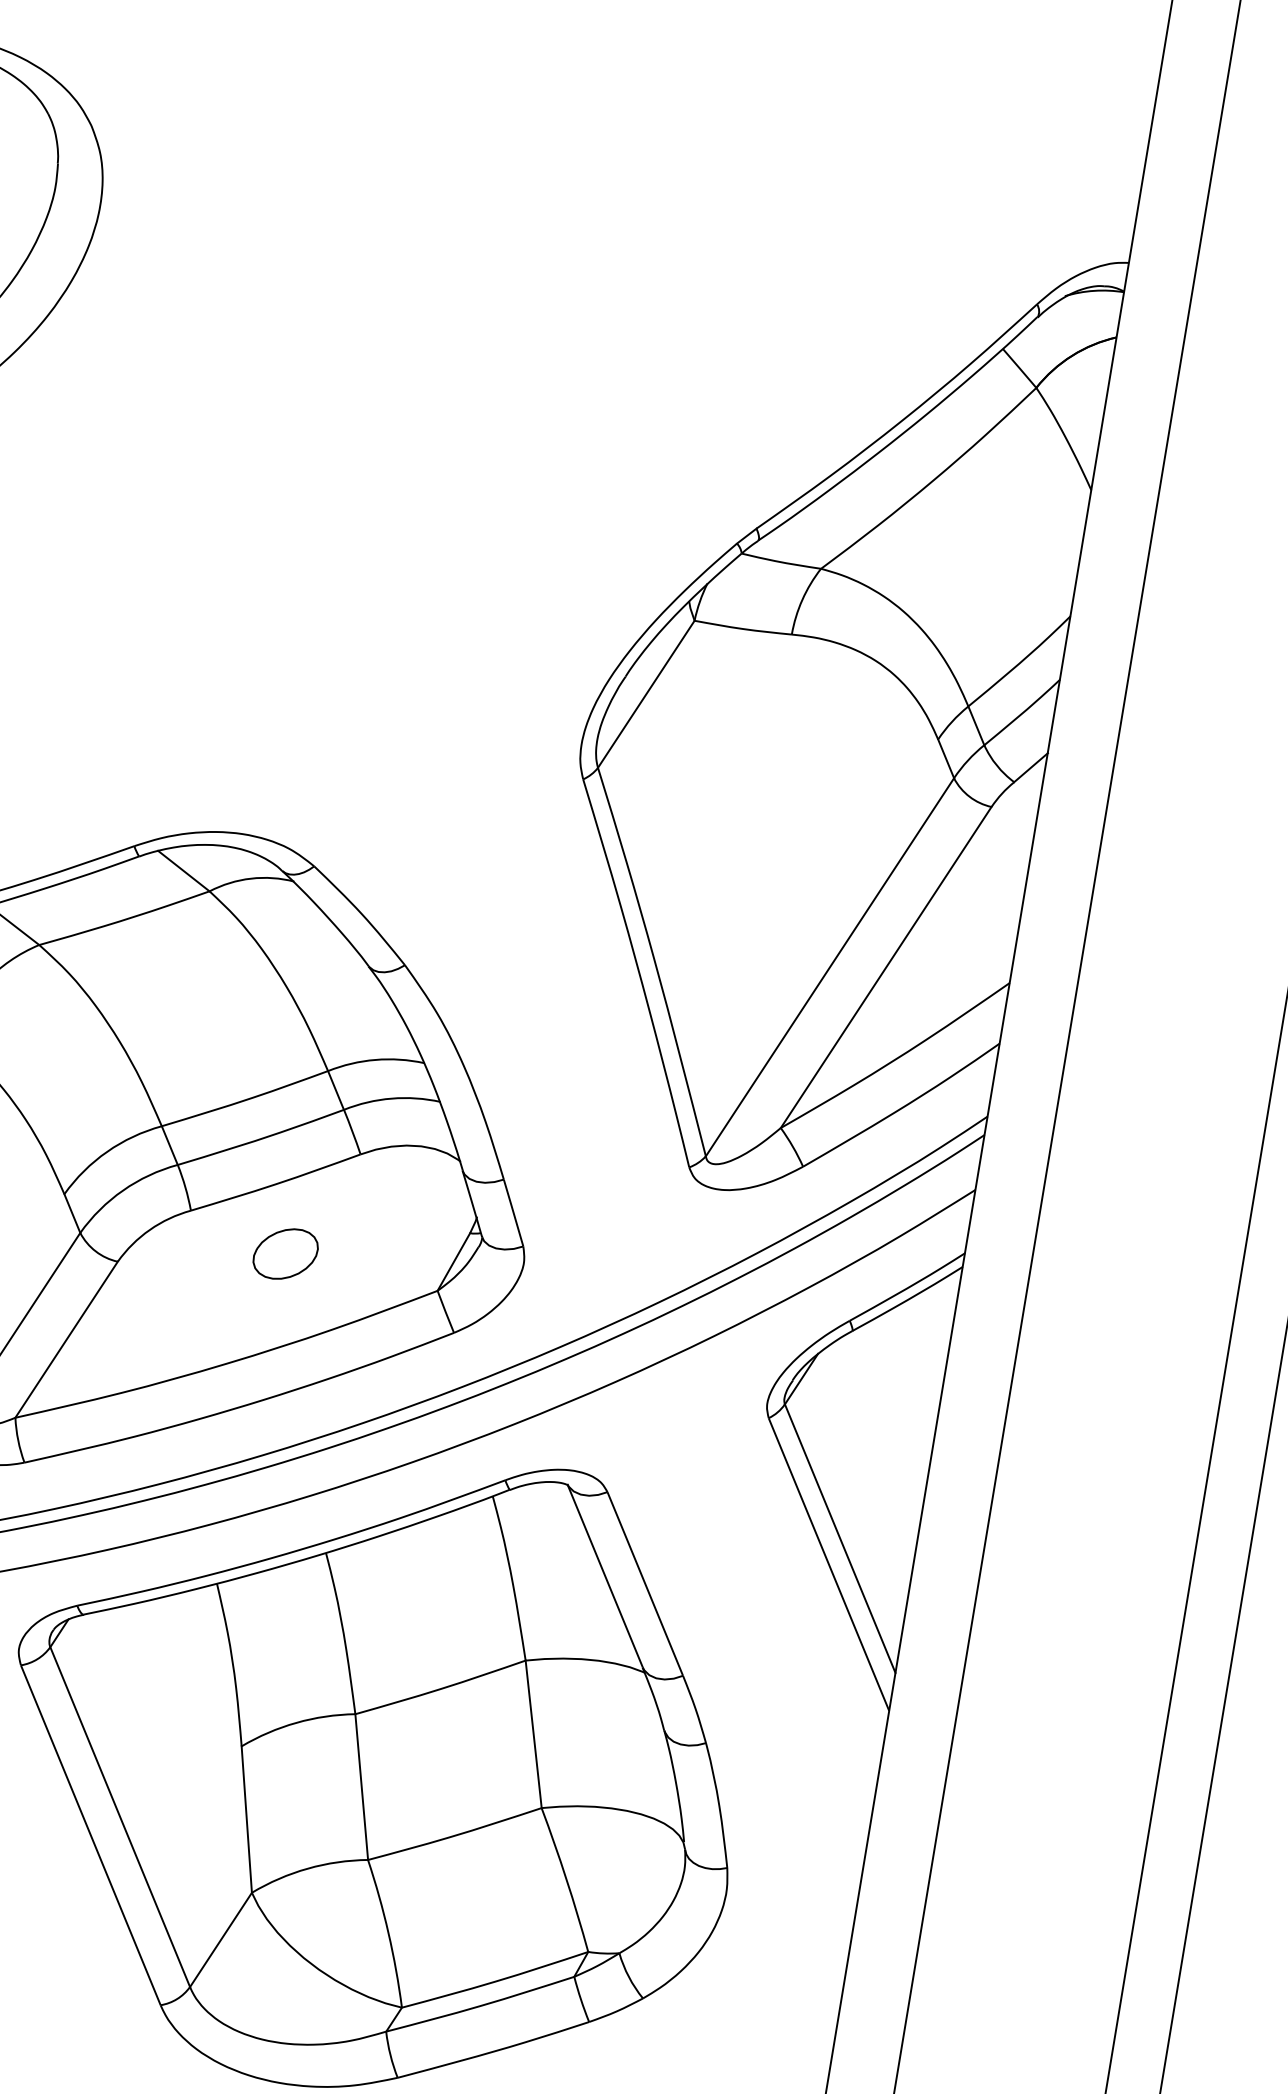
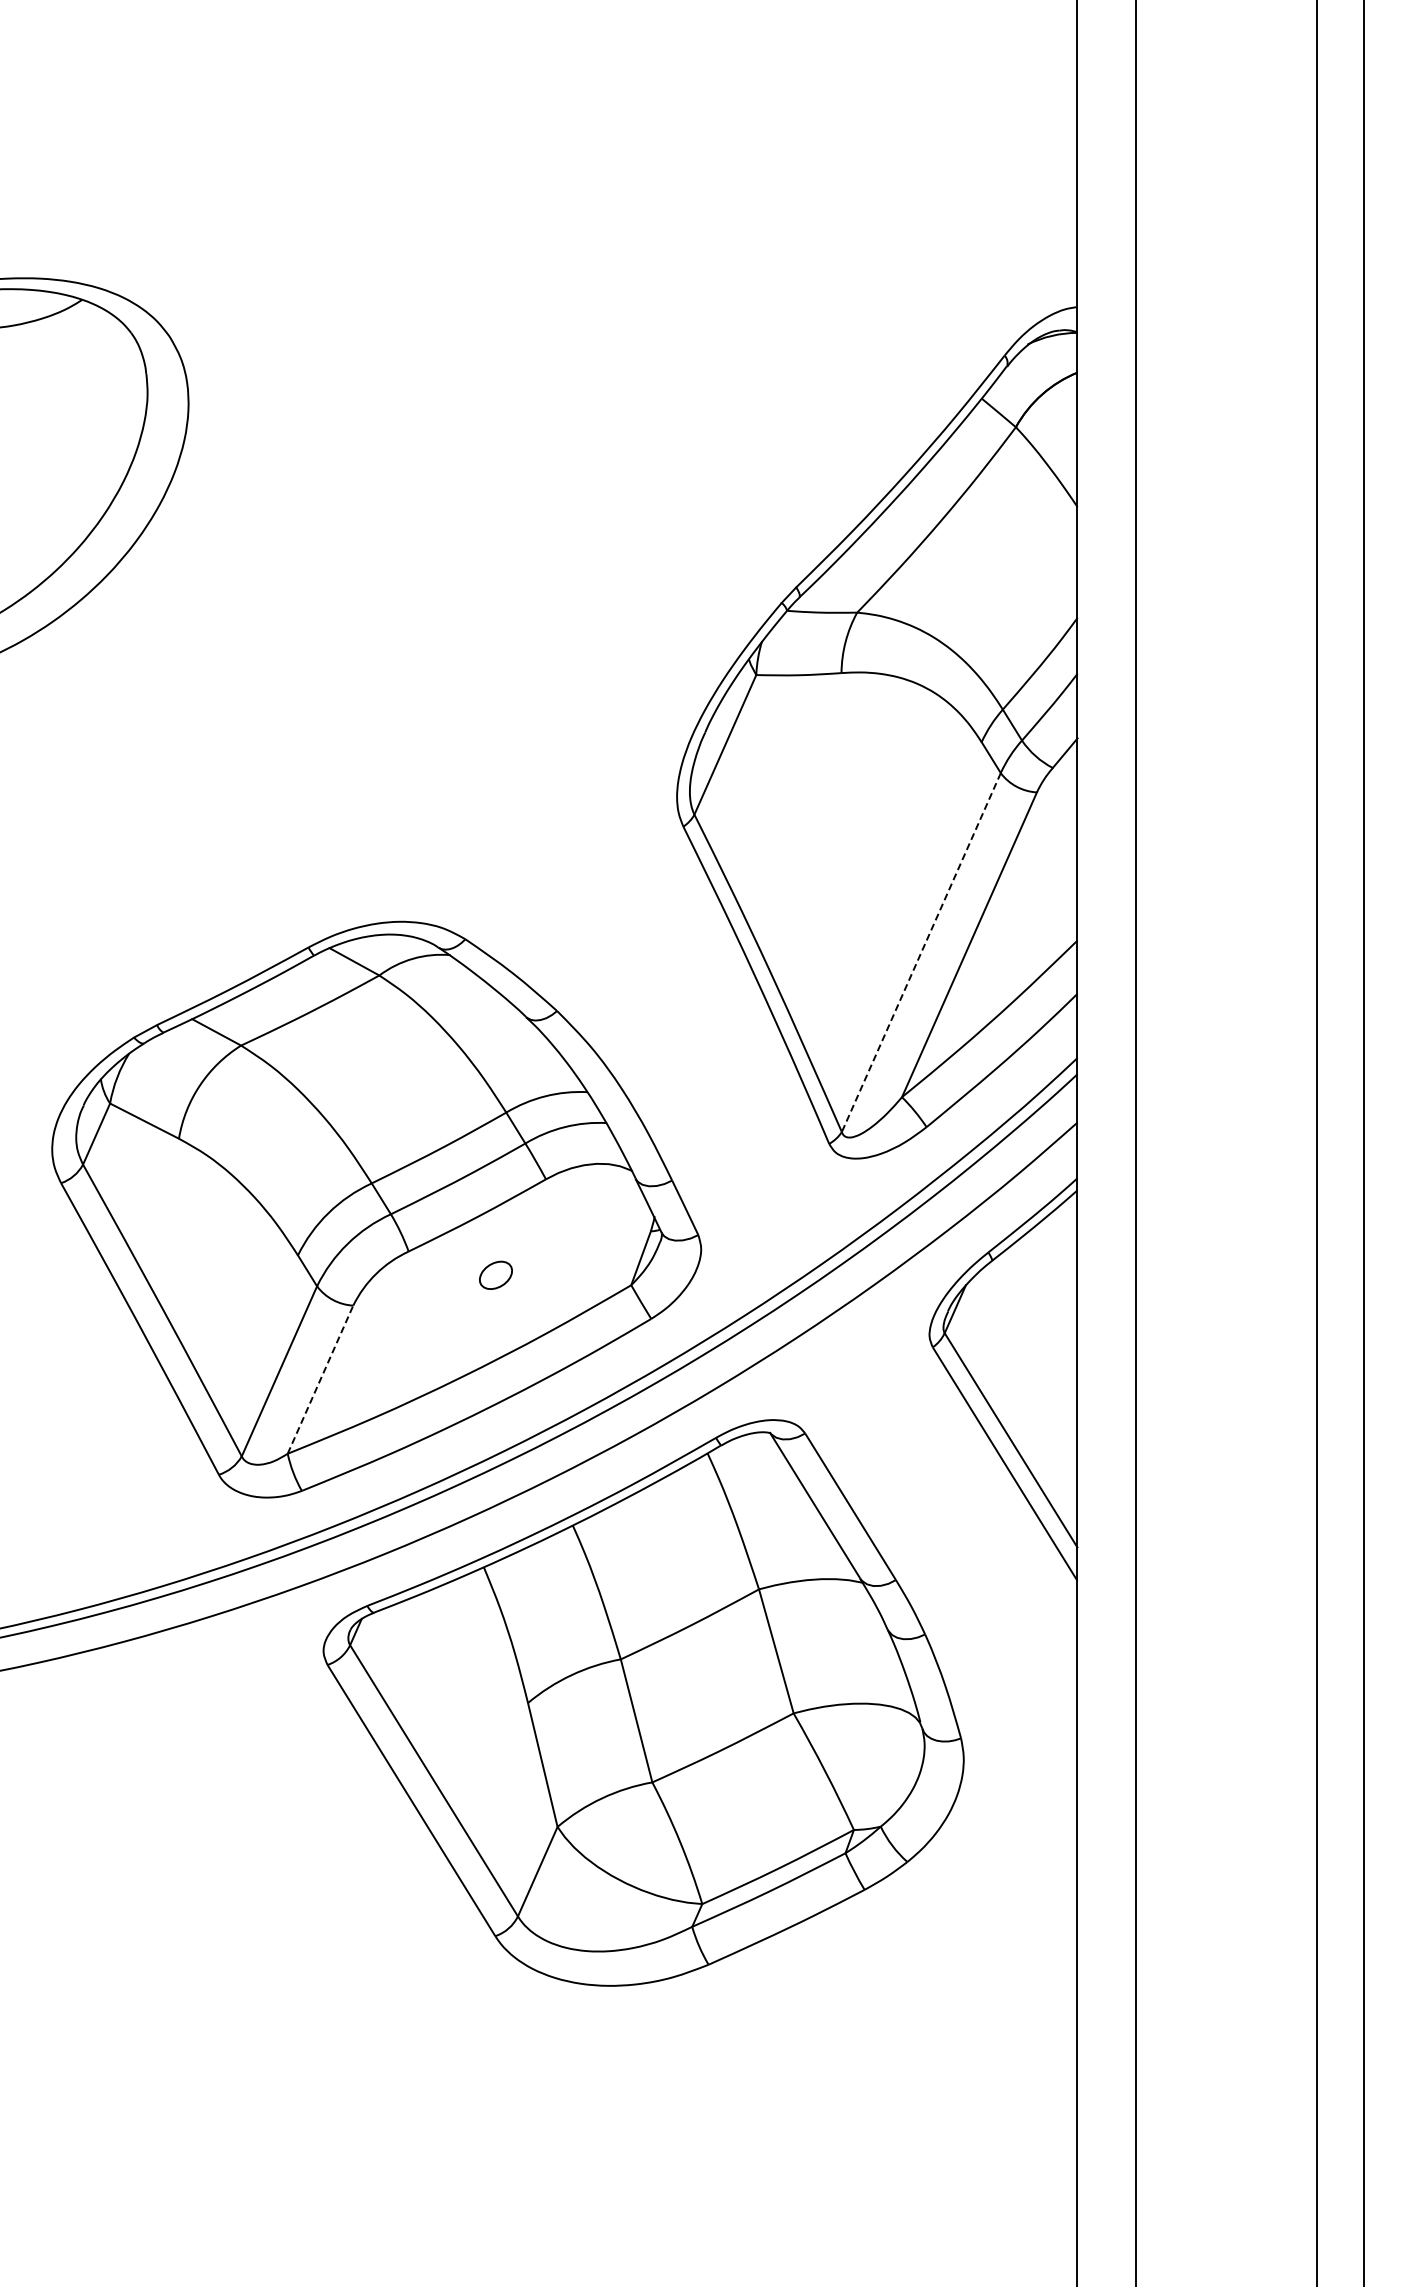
line: (829, 968) -> (921, 953), solid -> dashed
part: (285, 1254) -> (495, 1275), size x0.6
line: (66, 1339) -> (320, 1379), solid -> dashed

